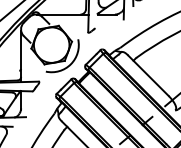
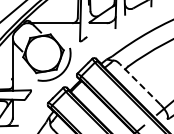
line: (148, 75) -> (140, 84), solid -> dashed

